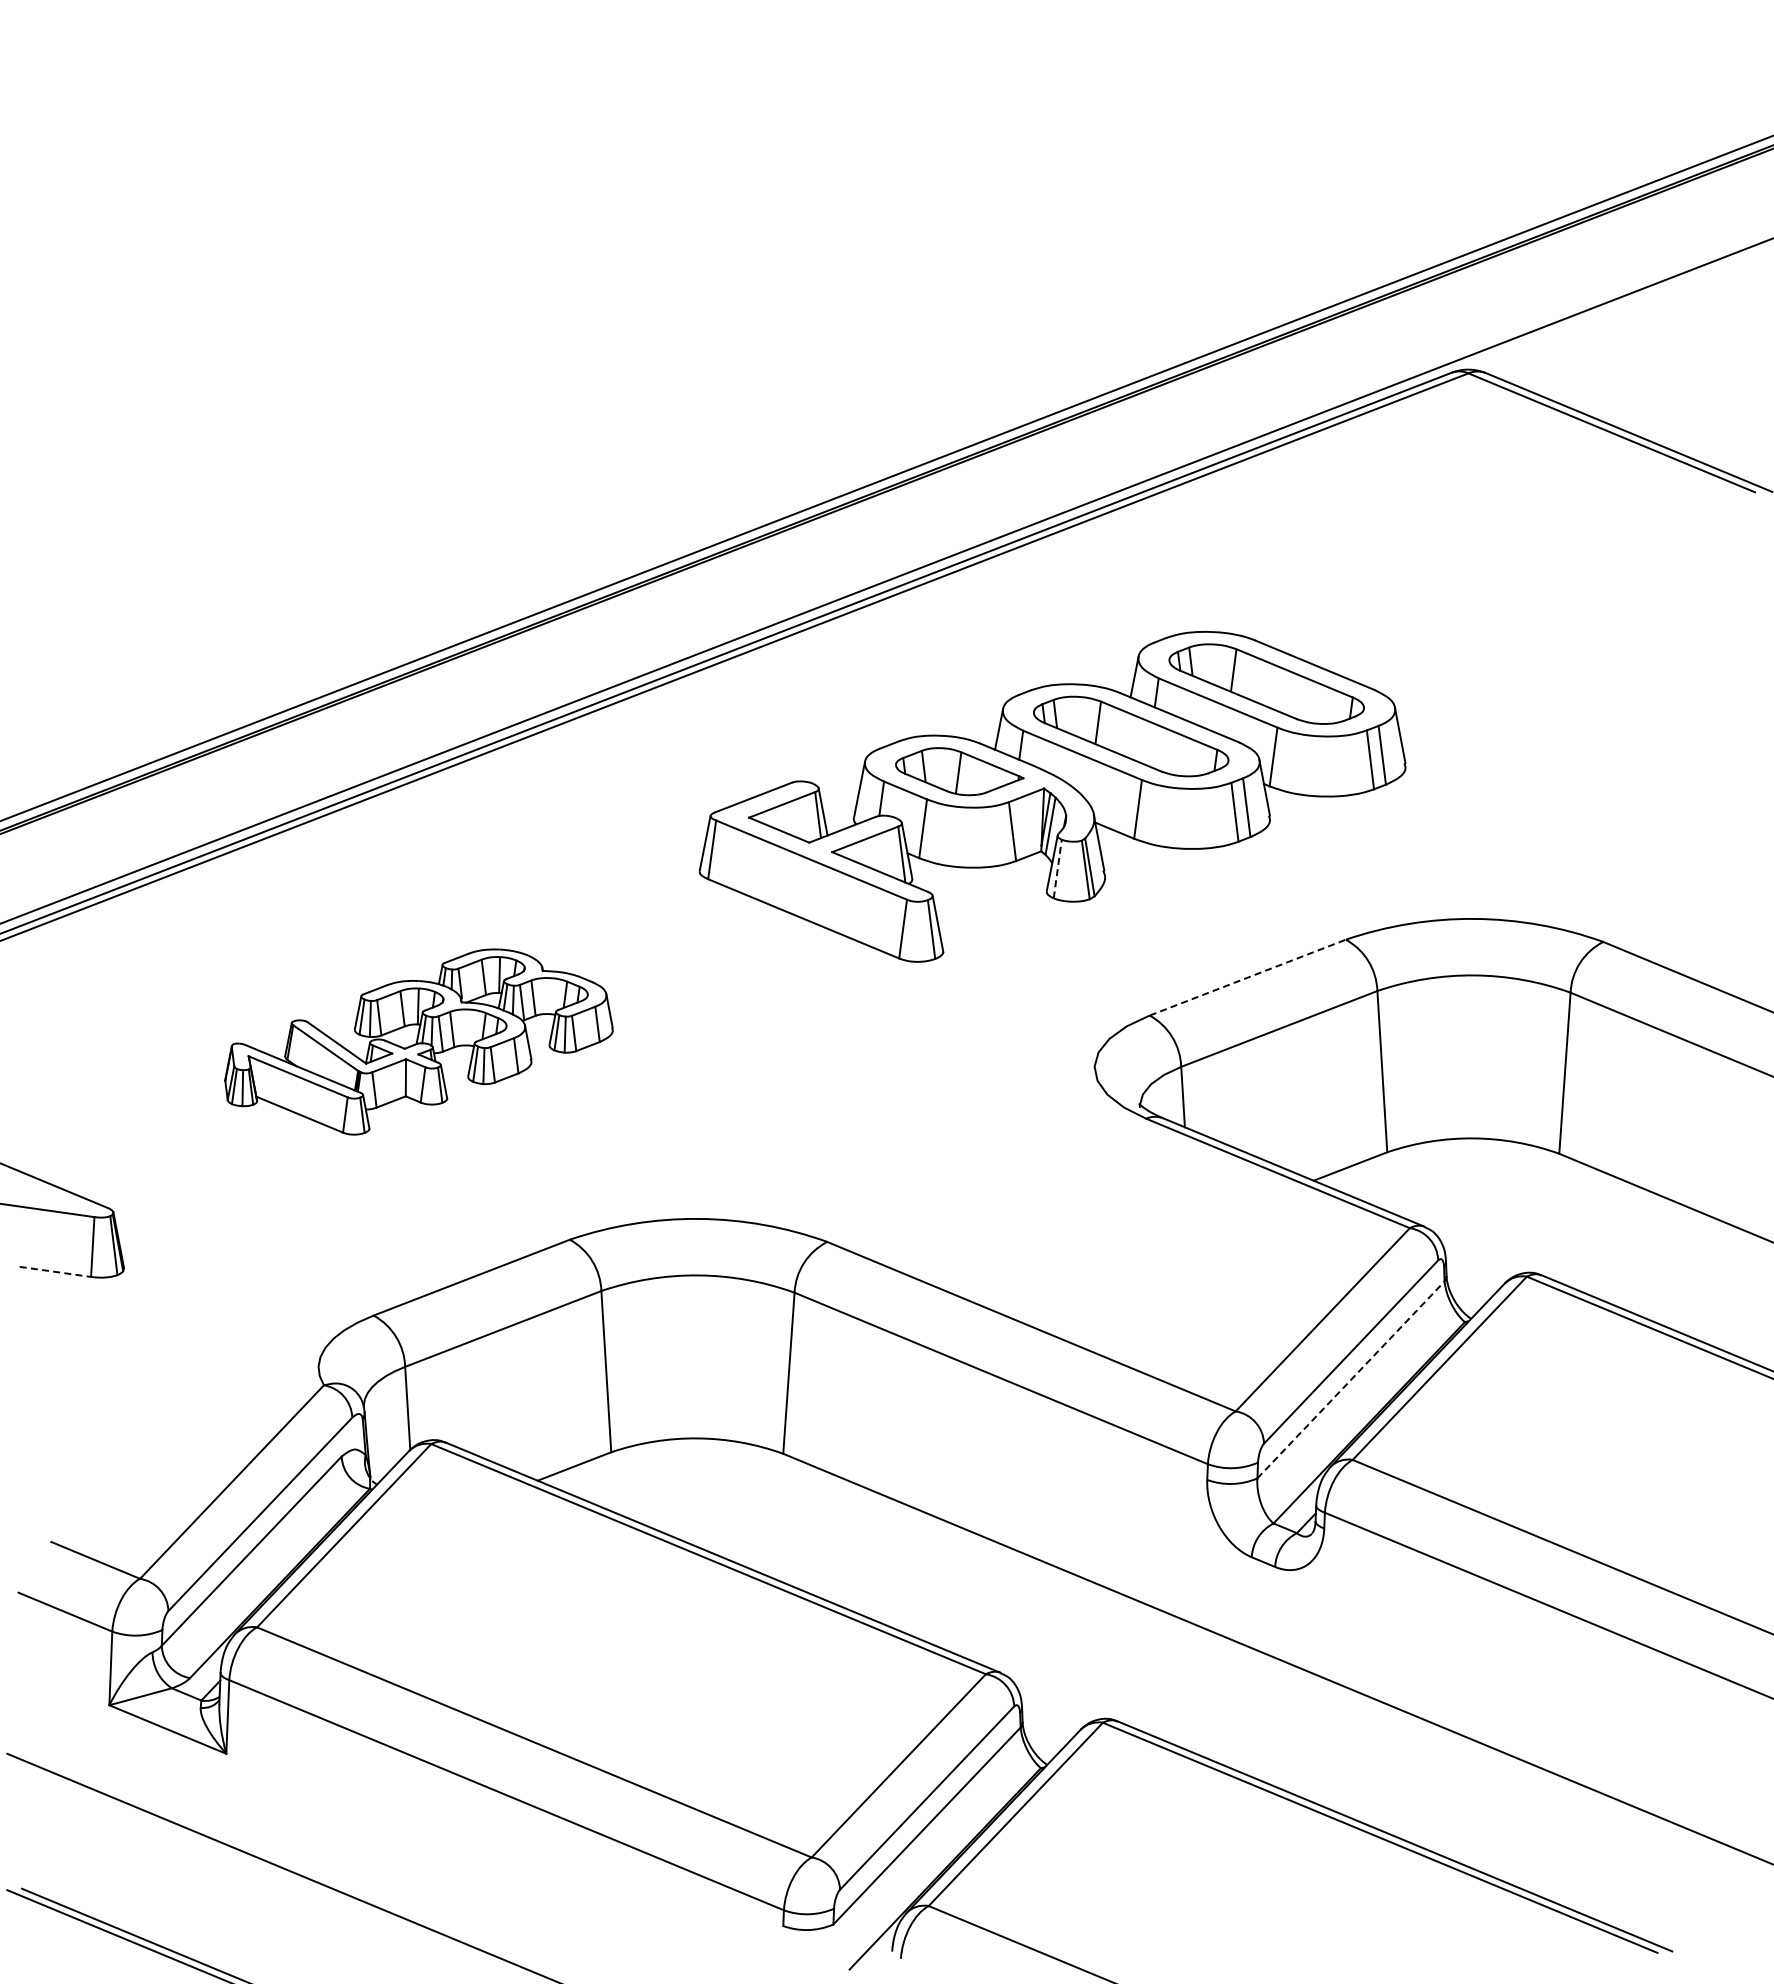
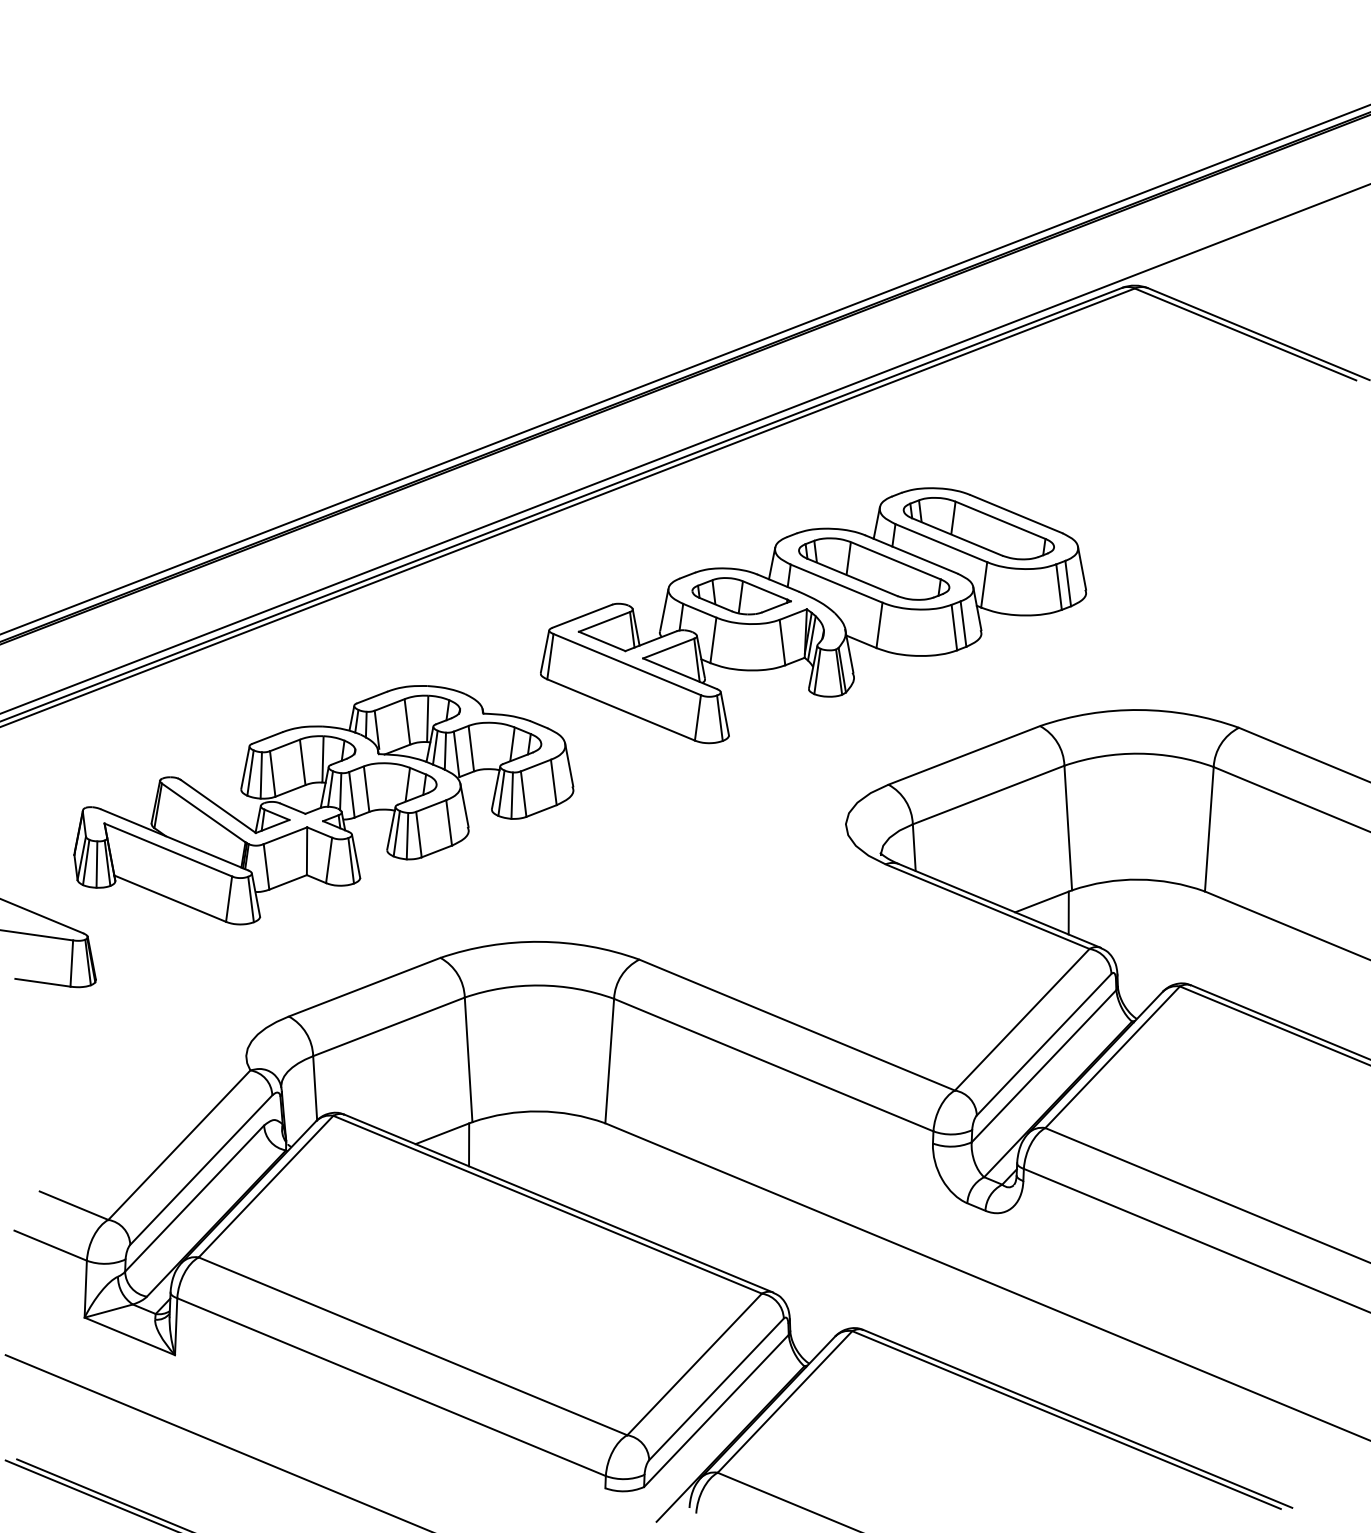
line: (1057, 869) -> (817, 671), dashed -> solid
line: (1248, 977) -> (964, 755), dashed -> solid
part: (418, 1041) -> (323, 804), size x1.67
line: (1382, 1181) -> (1068, 912), added
line: (55, 1271) -> (42, 982), dashed -> solid
line: (1351, 1379) -> (1044, 1065), dashed -> solid
line: (606, 1481) -> (468, 1144), added

